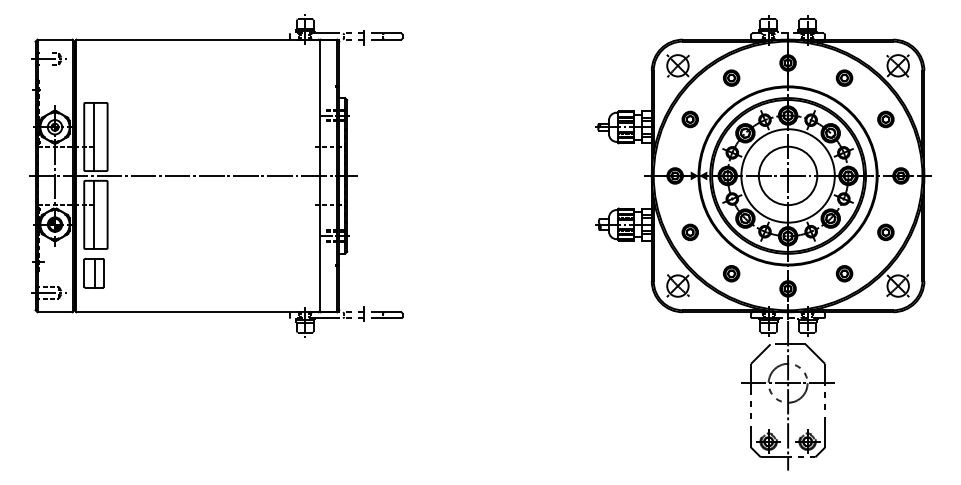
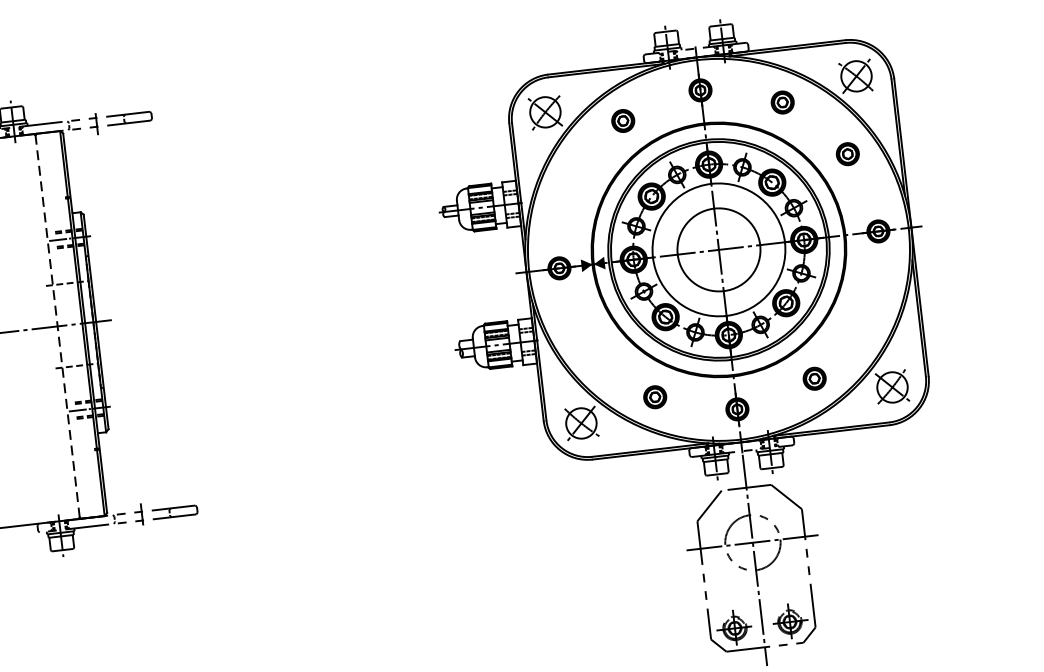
part: (689, 119) -> (570, 186), removed
line: (319, 175) -> (57, 325), solid -> dashed
part: (689, 232) -> (588, 345), removed
part: (885, 232) -> (865, 313), removed

